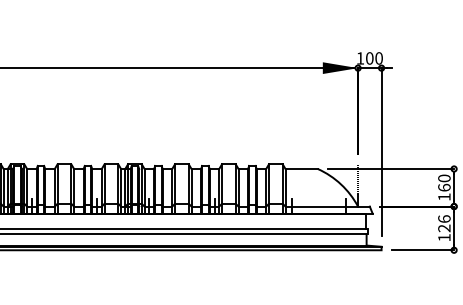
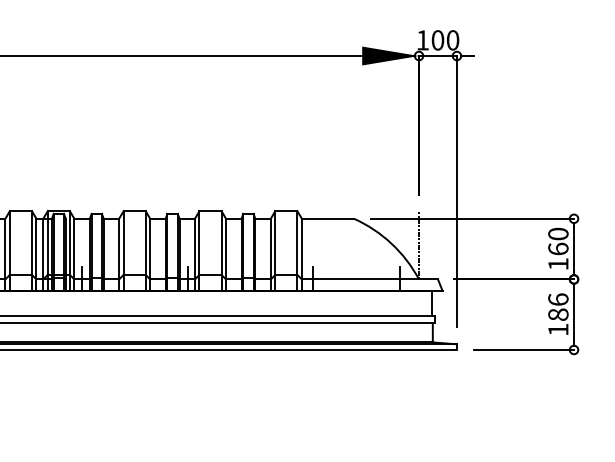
text: (444, 228) -> (558, 314), 126 -> 186

